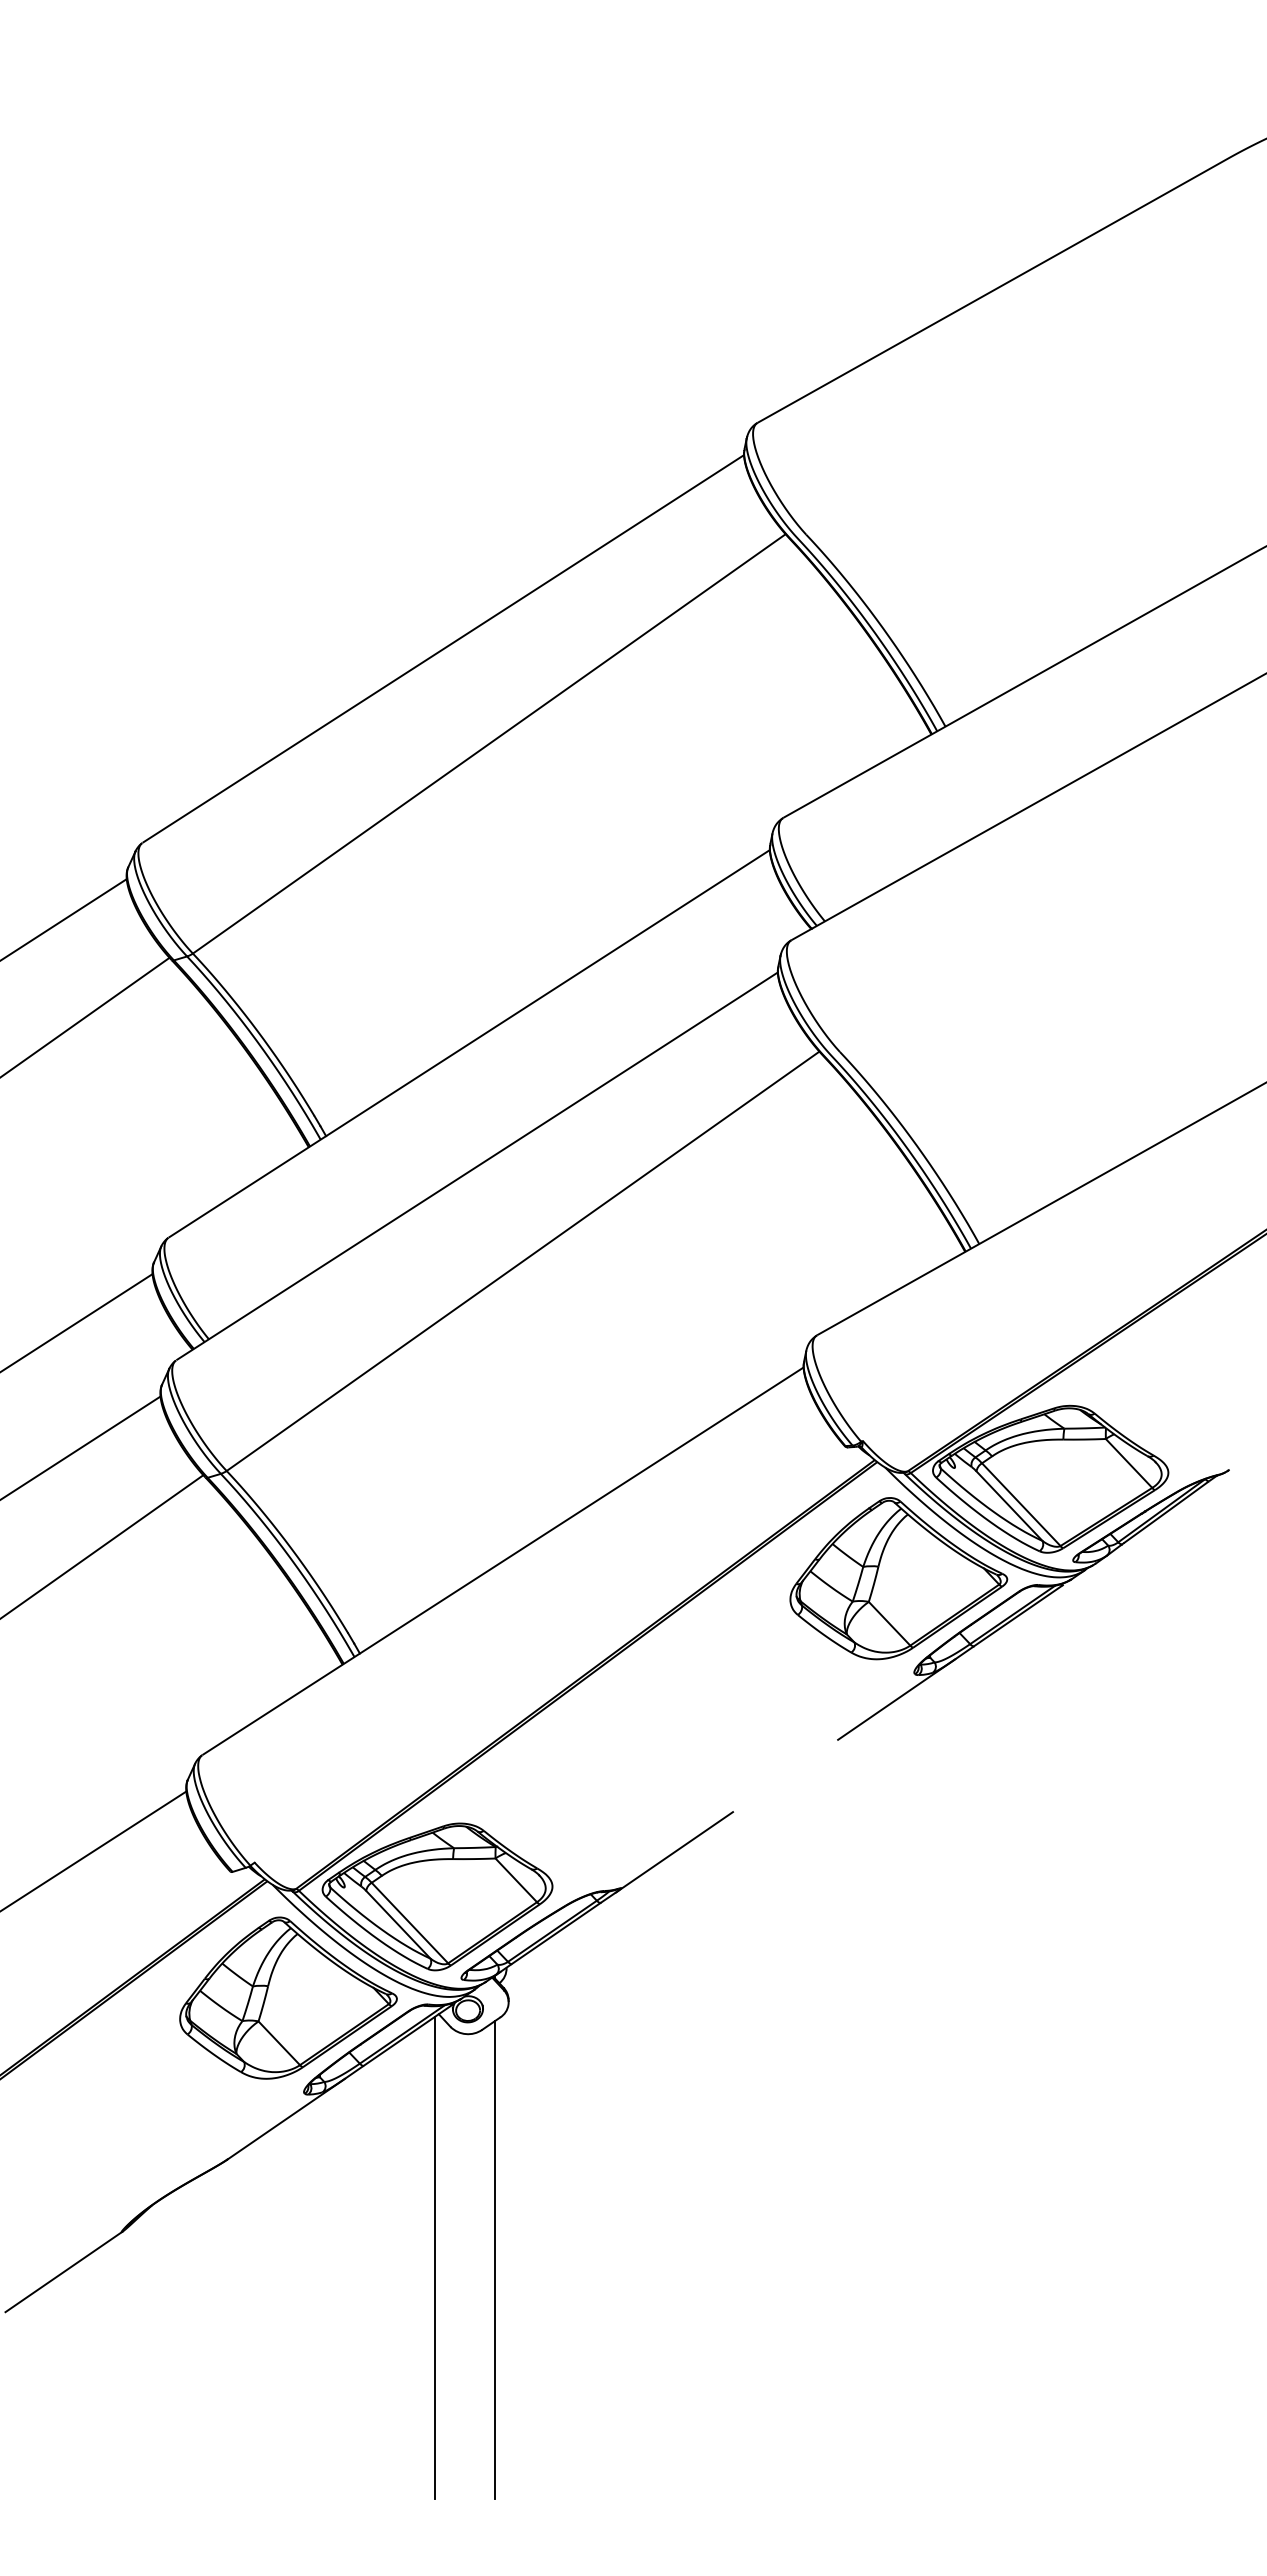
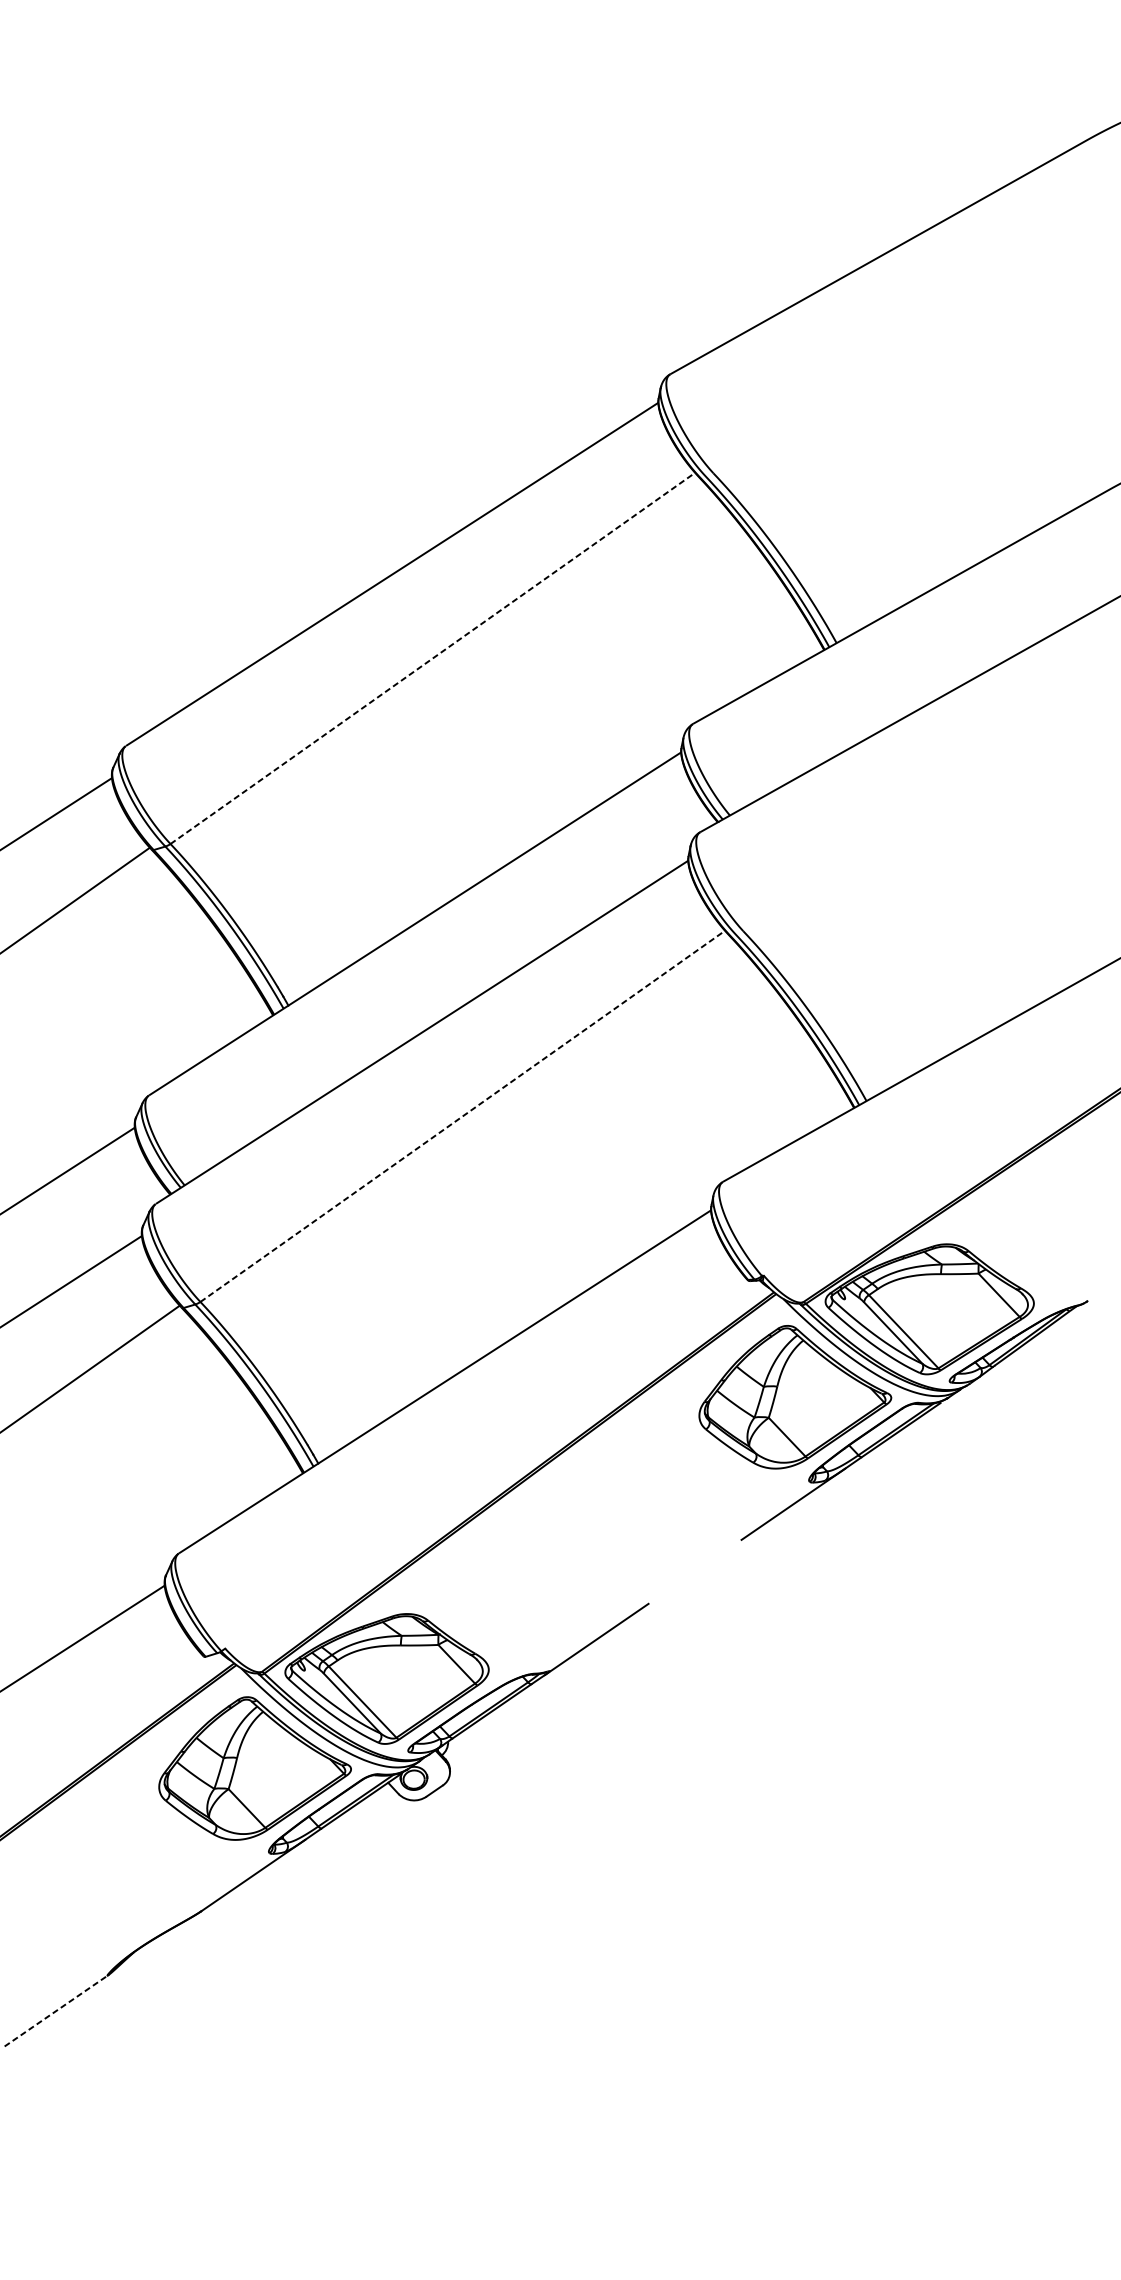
line: (489, 743) -> (433, 658), solid -> dashed
line: (523, 1261) -> (463, 1116), solid -> dashed
line: (435, 2257) -> (385, 1998), removed
line: (495, 2259) -> (438, 1999), removed
line: (64, 2271) -> (56, 2010), solid -> dashed

